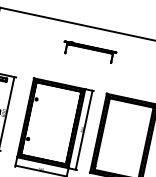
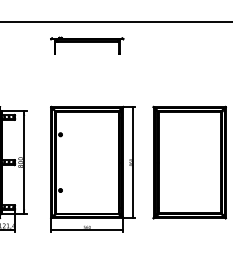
part: (89, 51) -> (87, 45), moved

